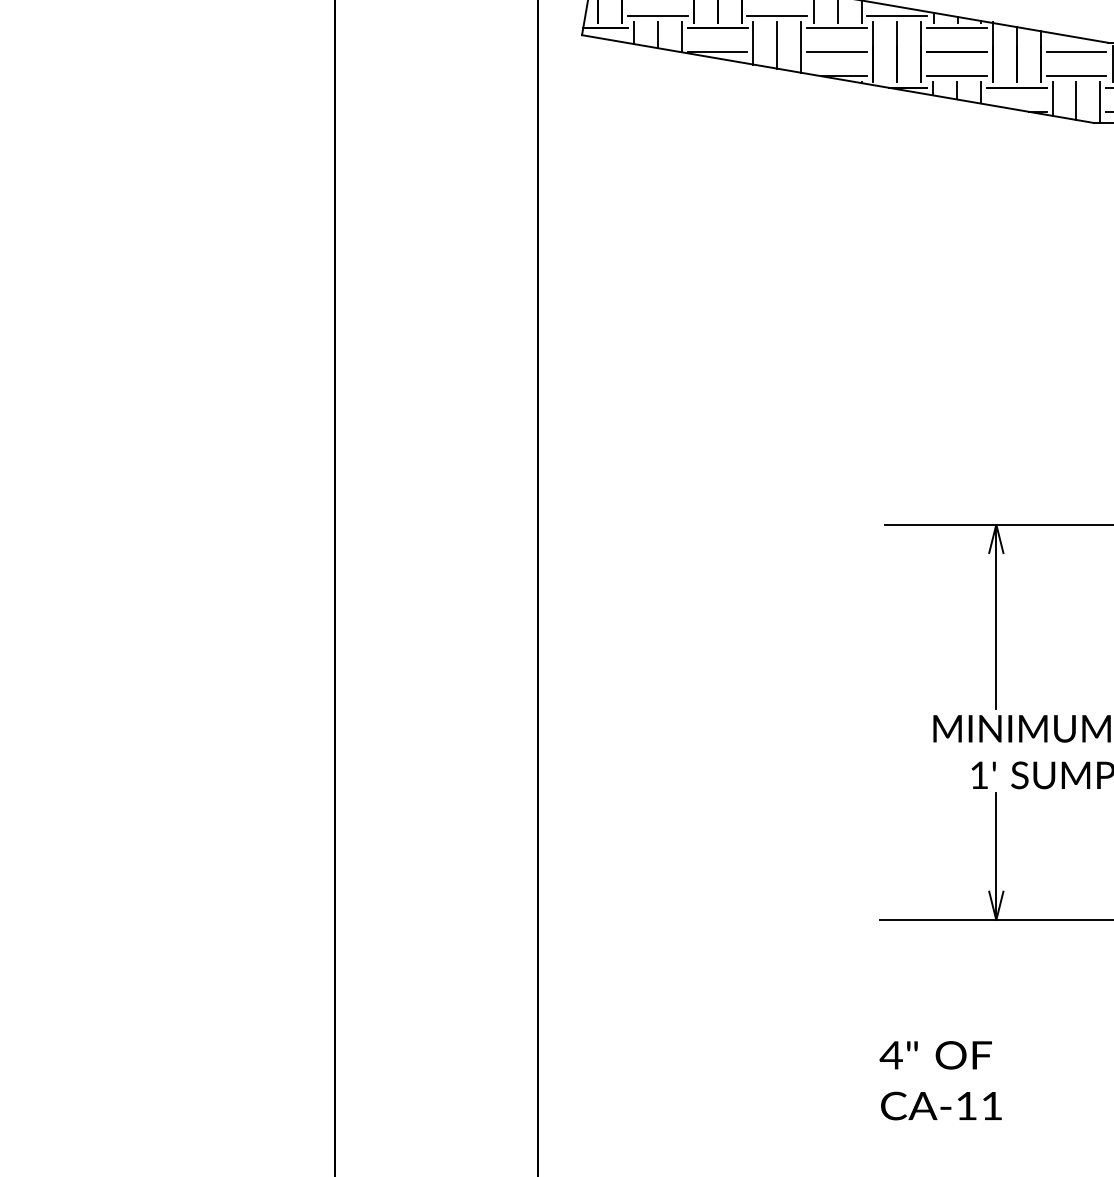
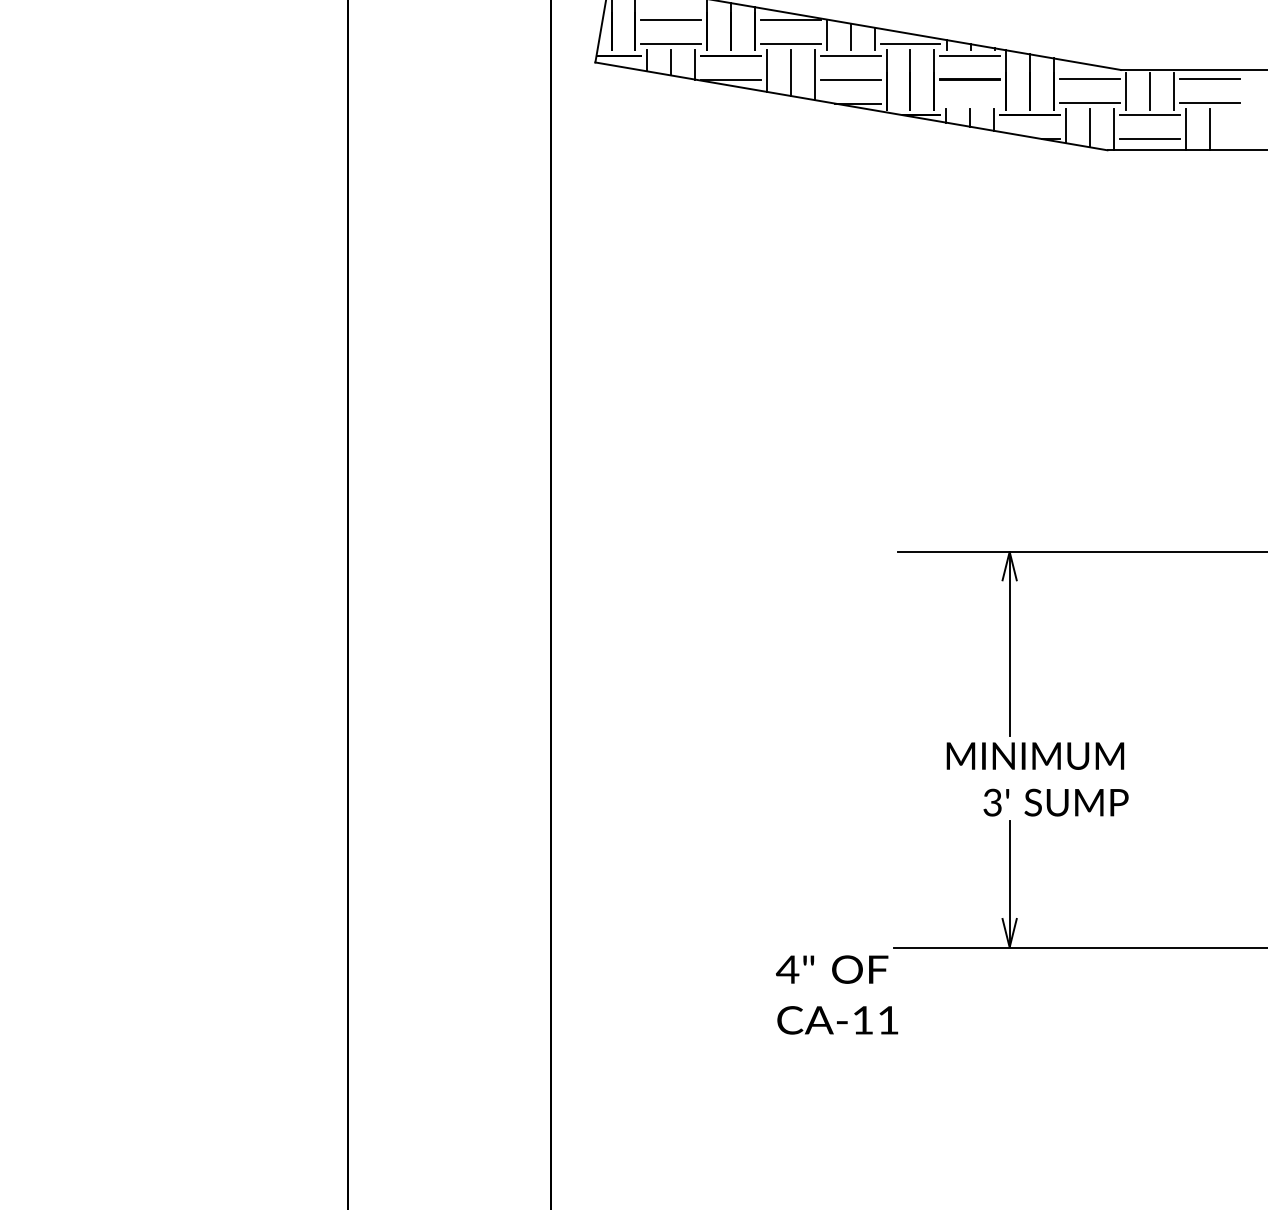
line: (956, 76) -> (969, 103), removed
text: (979, 775) -> (992, 802), 1' -> 3'
text: (941, 1080) -> (837, 994), moved

